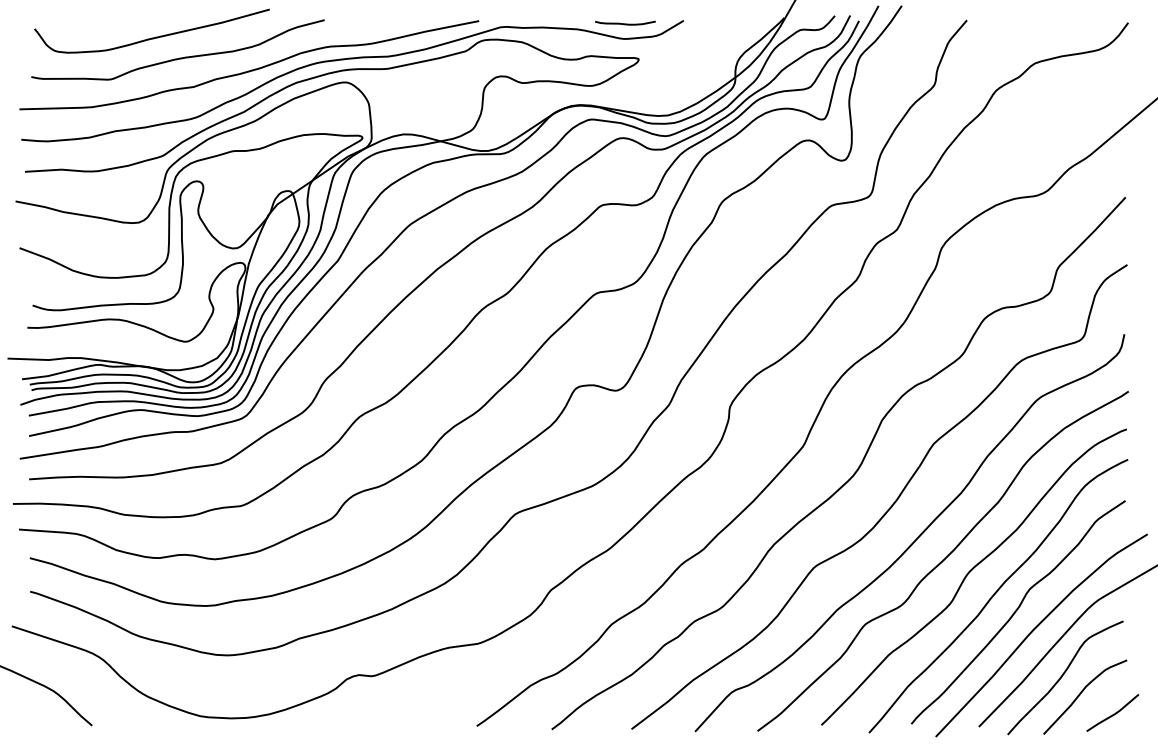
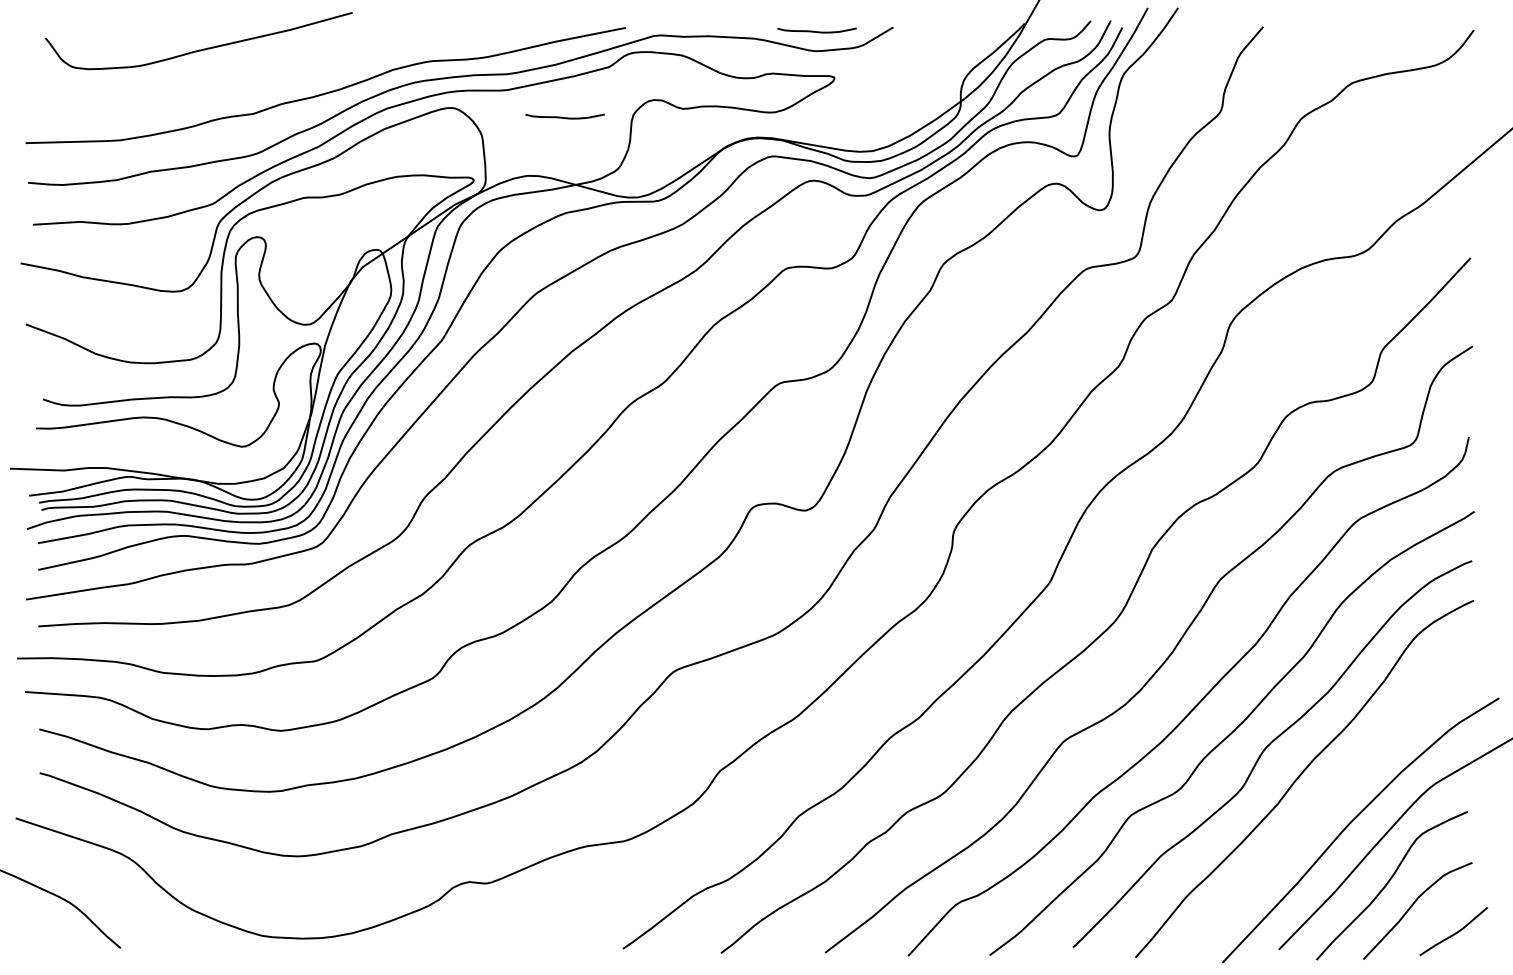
curve: (180, 57) -> (236, 75), removed
curve: (432, 89) -> (564, 117), added
curve: (1016, 611) -> (1328, 798), removed

